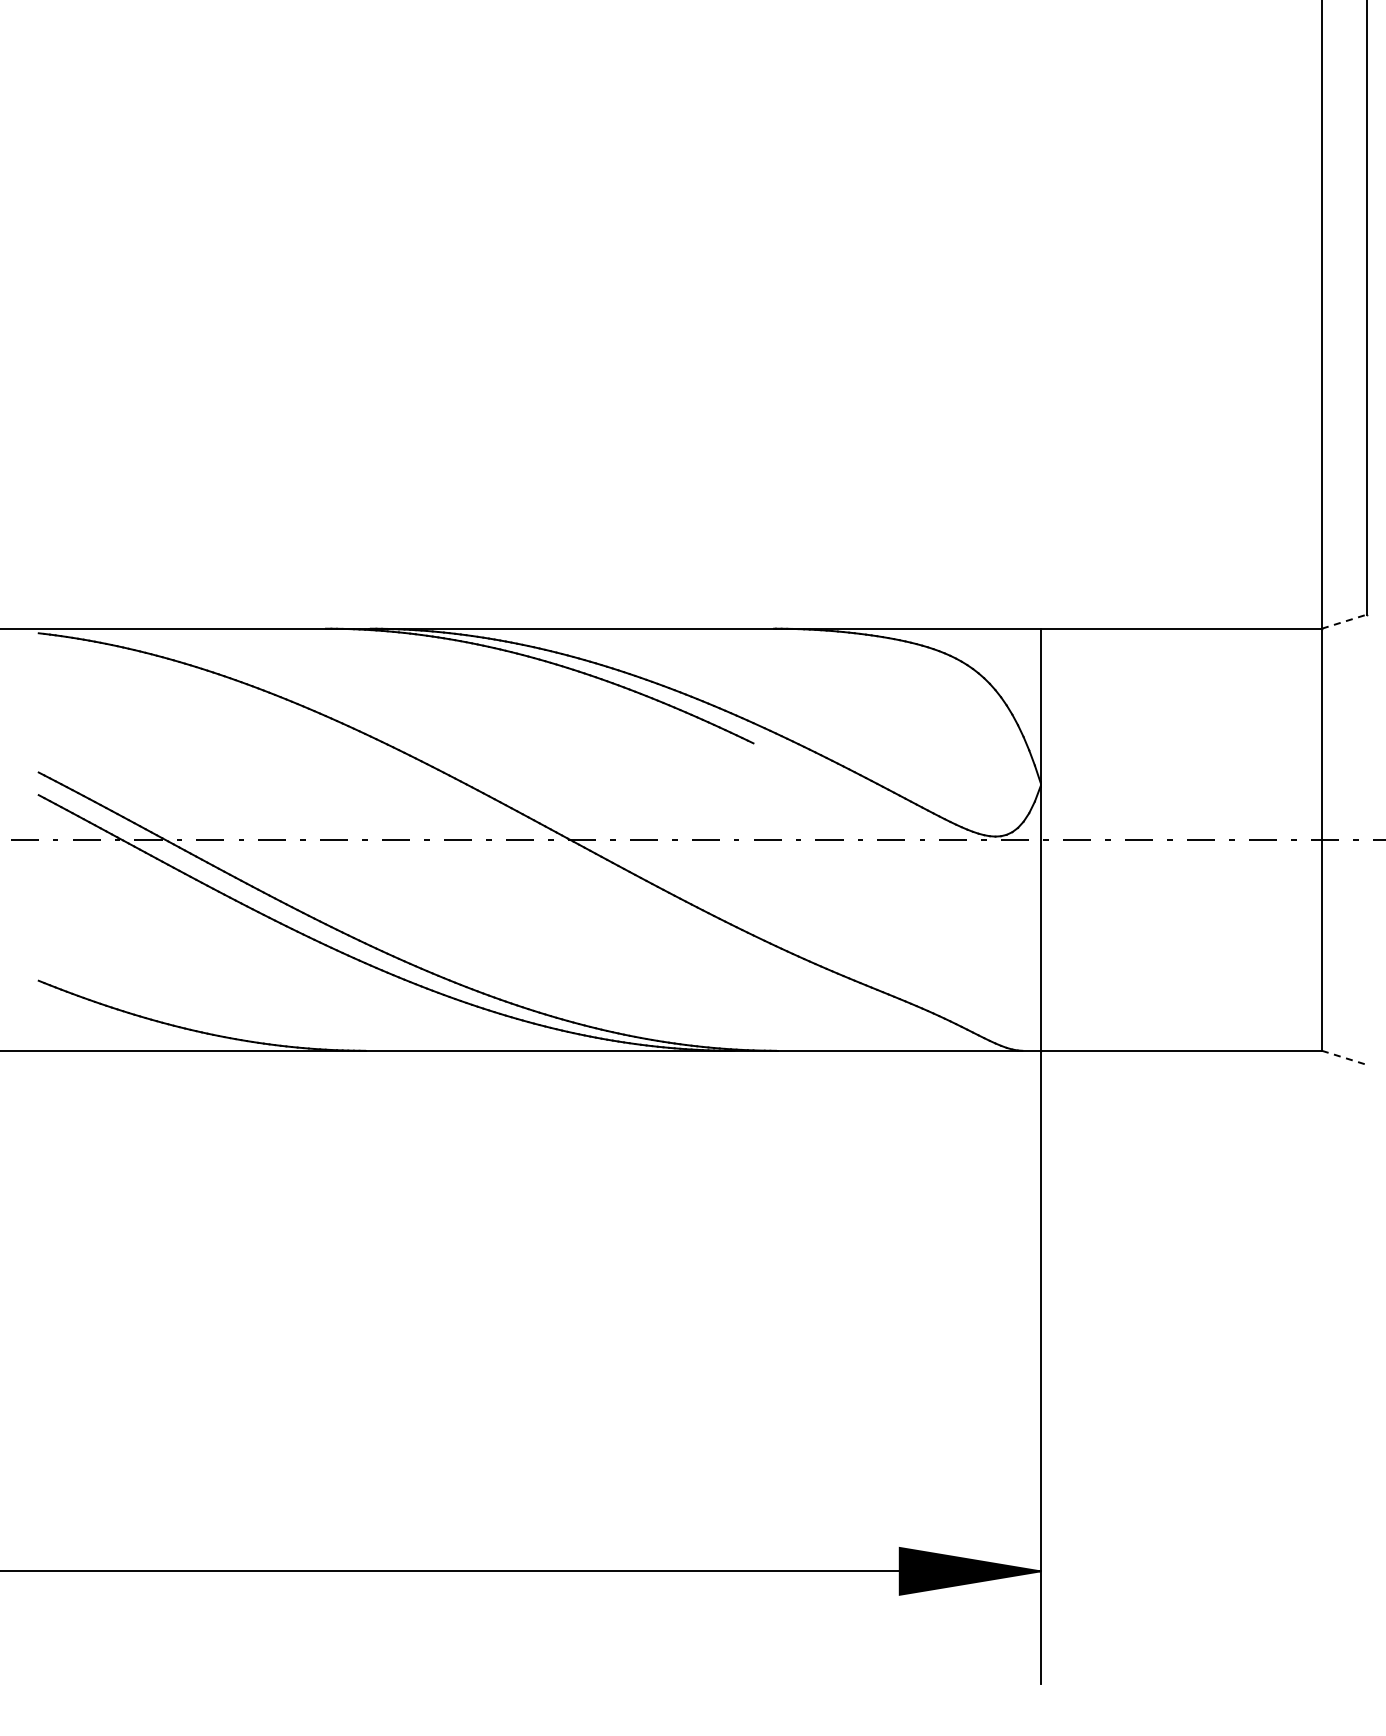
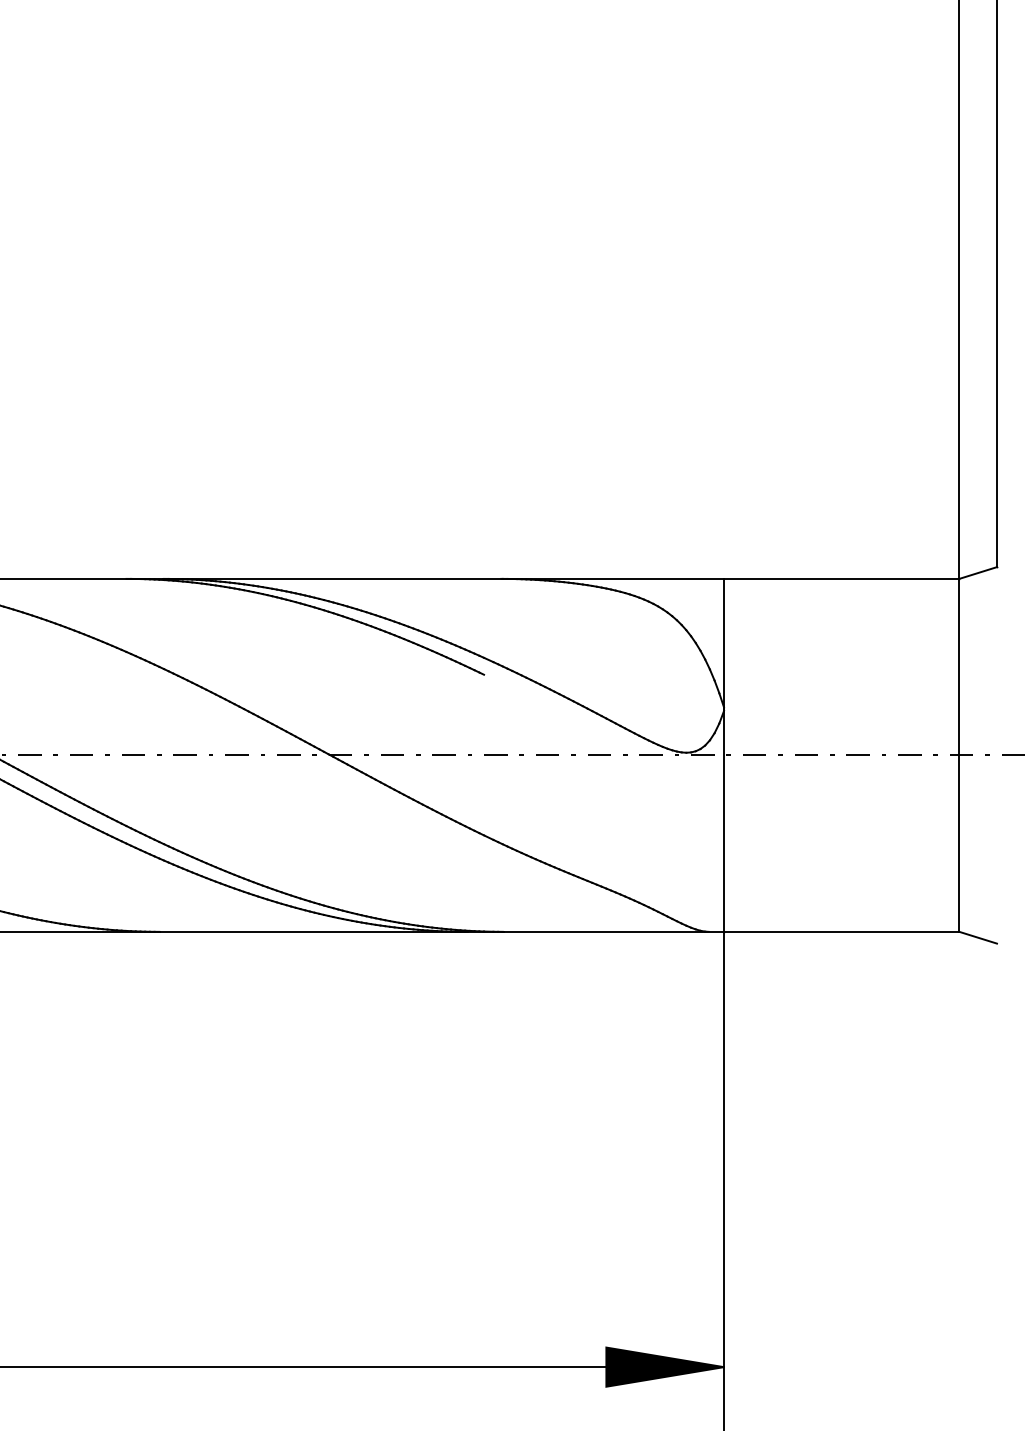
line: (1344, 621) -> (978, 572), dashed -> solid
line: (1344, 1057) -> (978, 937), dashed -> solid

